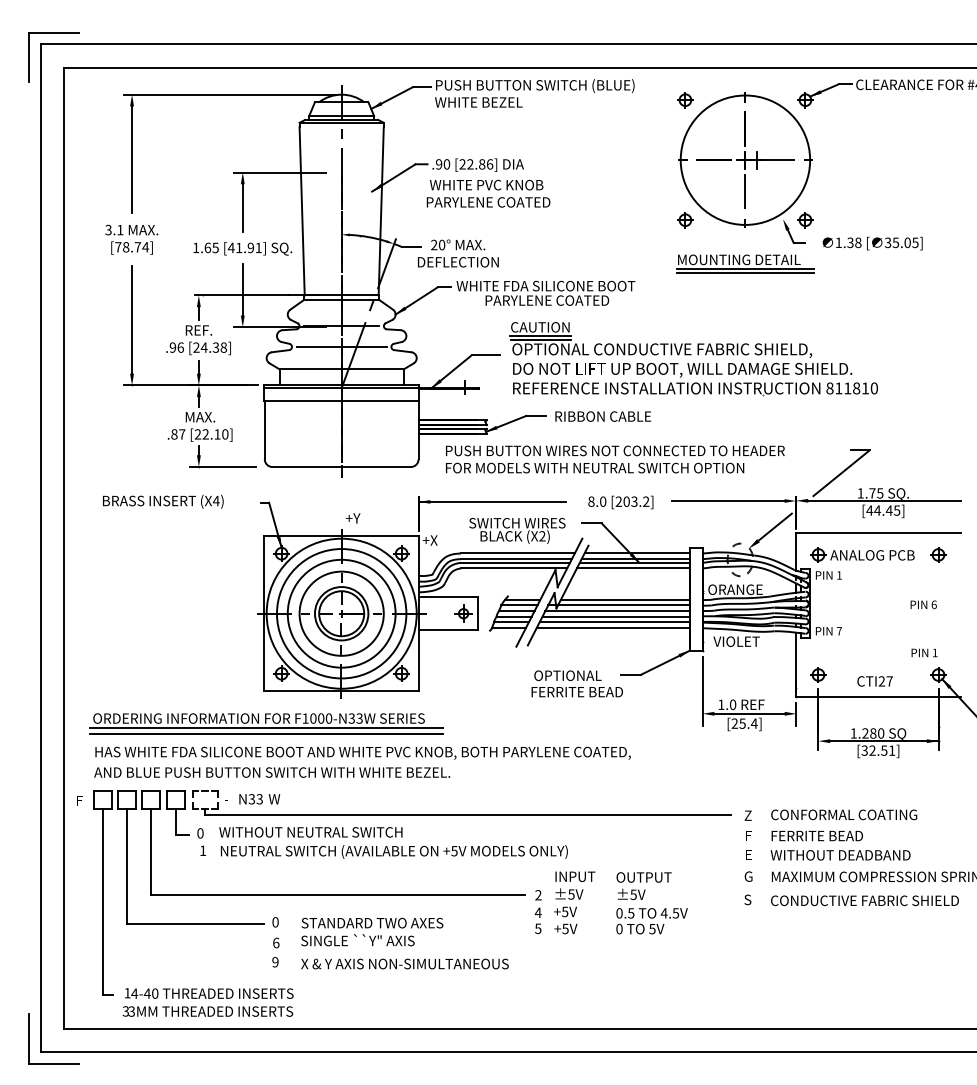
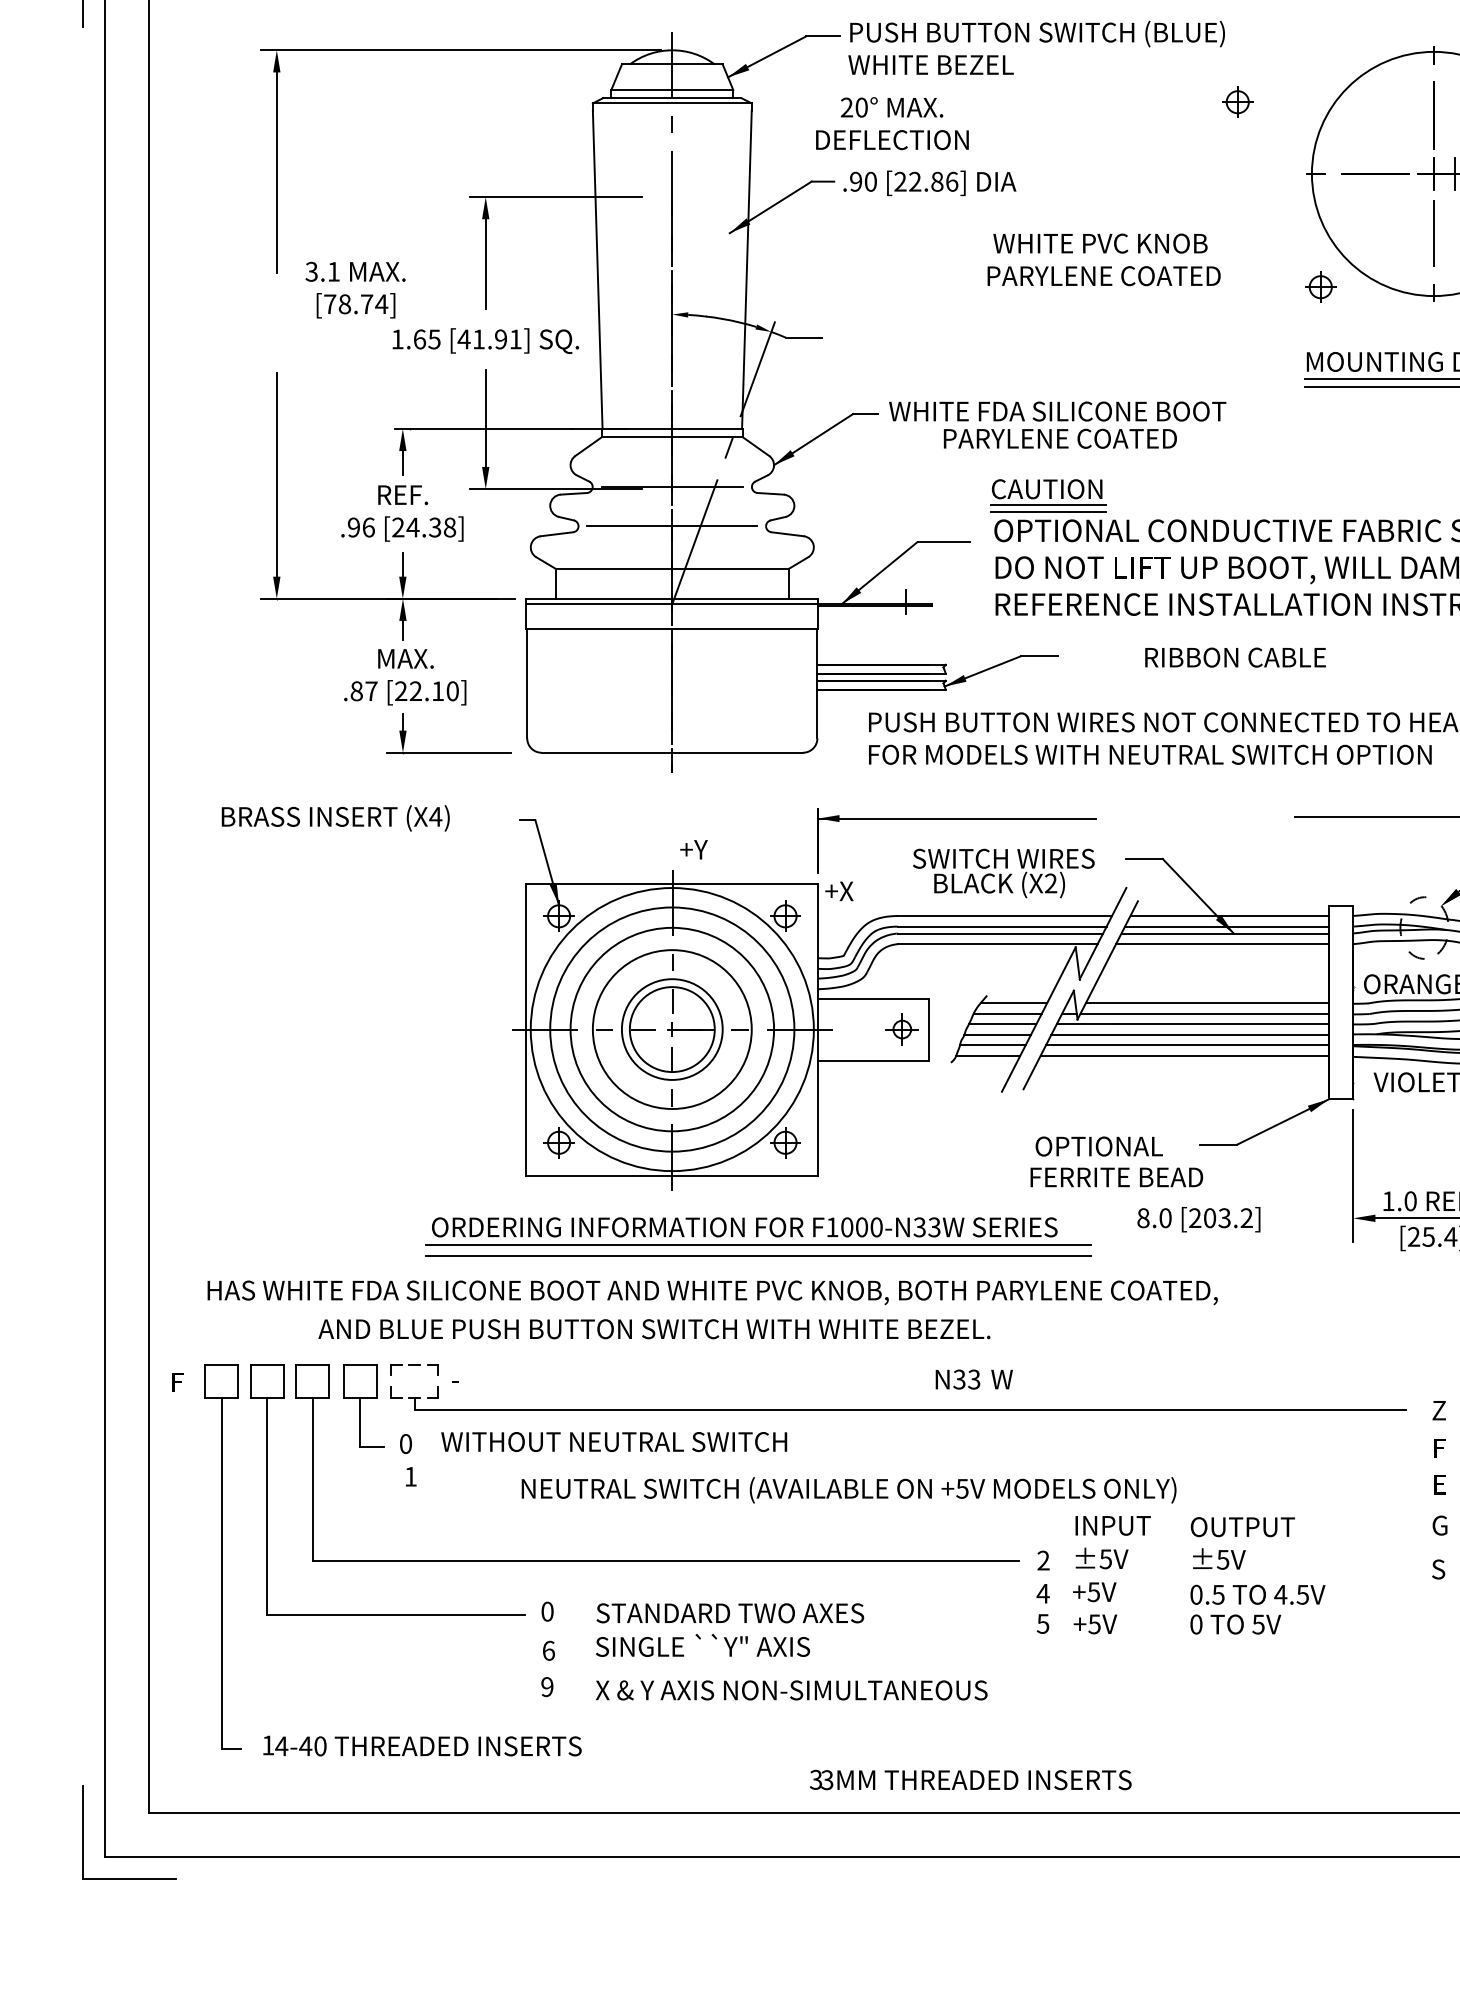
part: (685, 100) -> (1237, 102), moved
text: (488, 193) -> (1103, 259), moved
text: (131, 239) -> (355, 289), moved
text: (458, 253) -> (892, 123), moved
text: (603, 416) -> (1236, 657), moved
text: (620, 502) -> (1198, 1219), moved
part: (266, 723) -> (758, 1236), moved
text: (272, 772) -> (654, 1329), moved
text: (259, 799) -> (973, 1380), moved
text: (394, 851) -> (849, 1489), moved
text: (207, 1011) -> (970, 1779), moved

